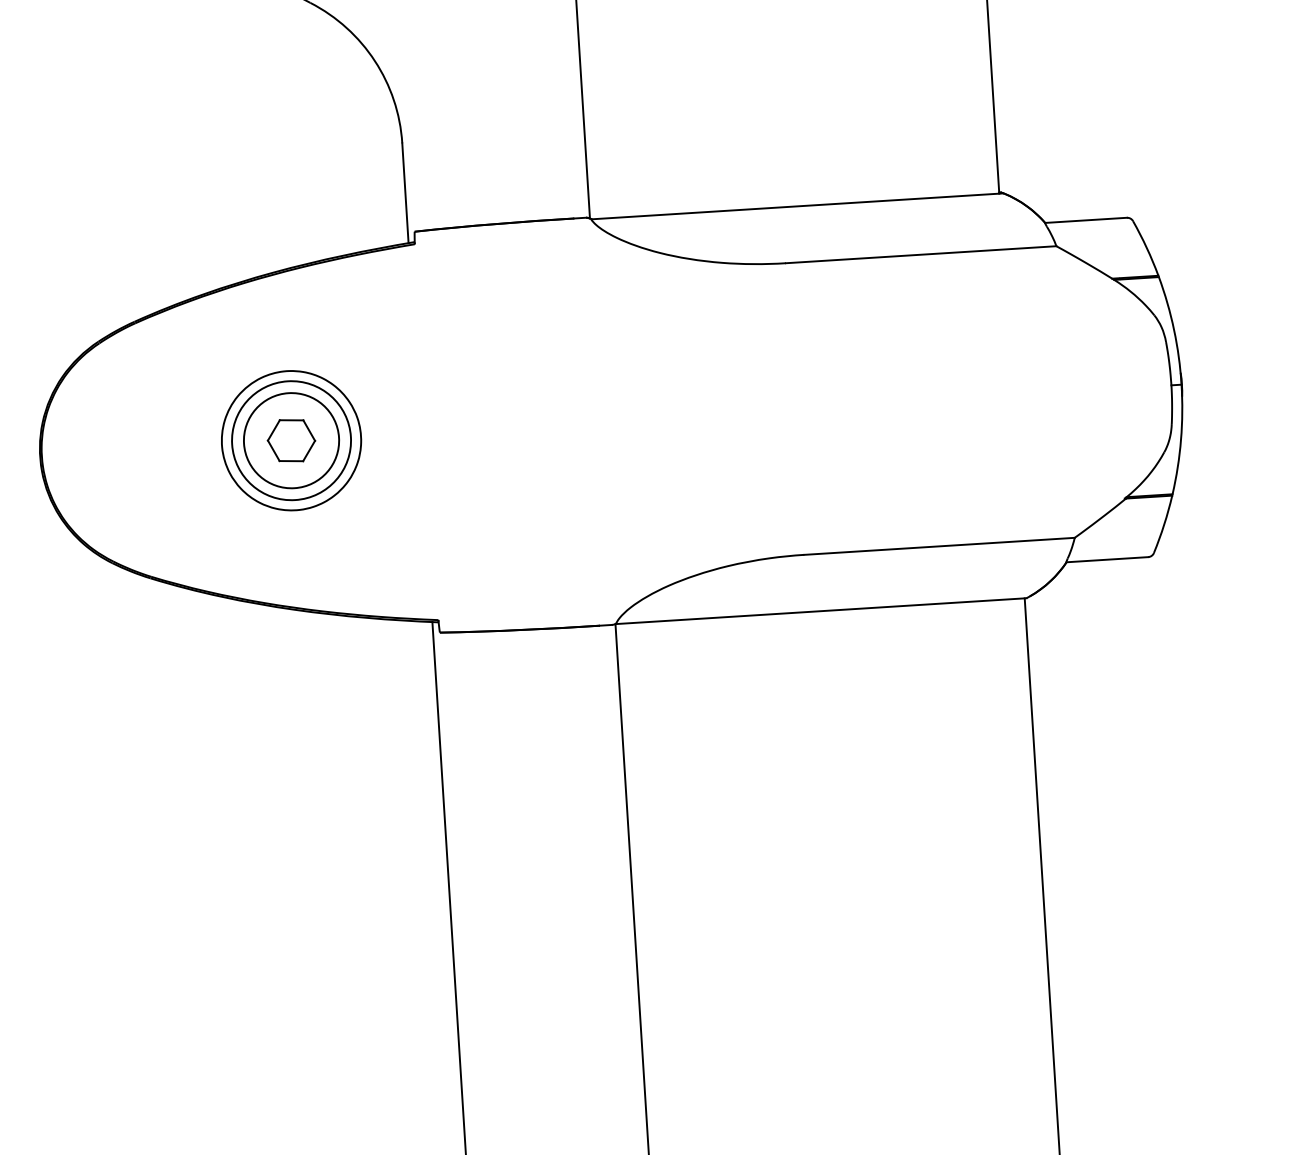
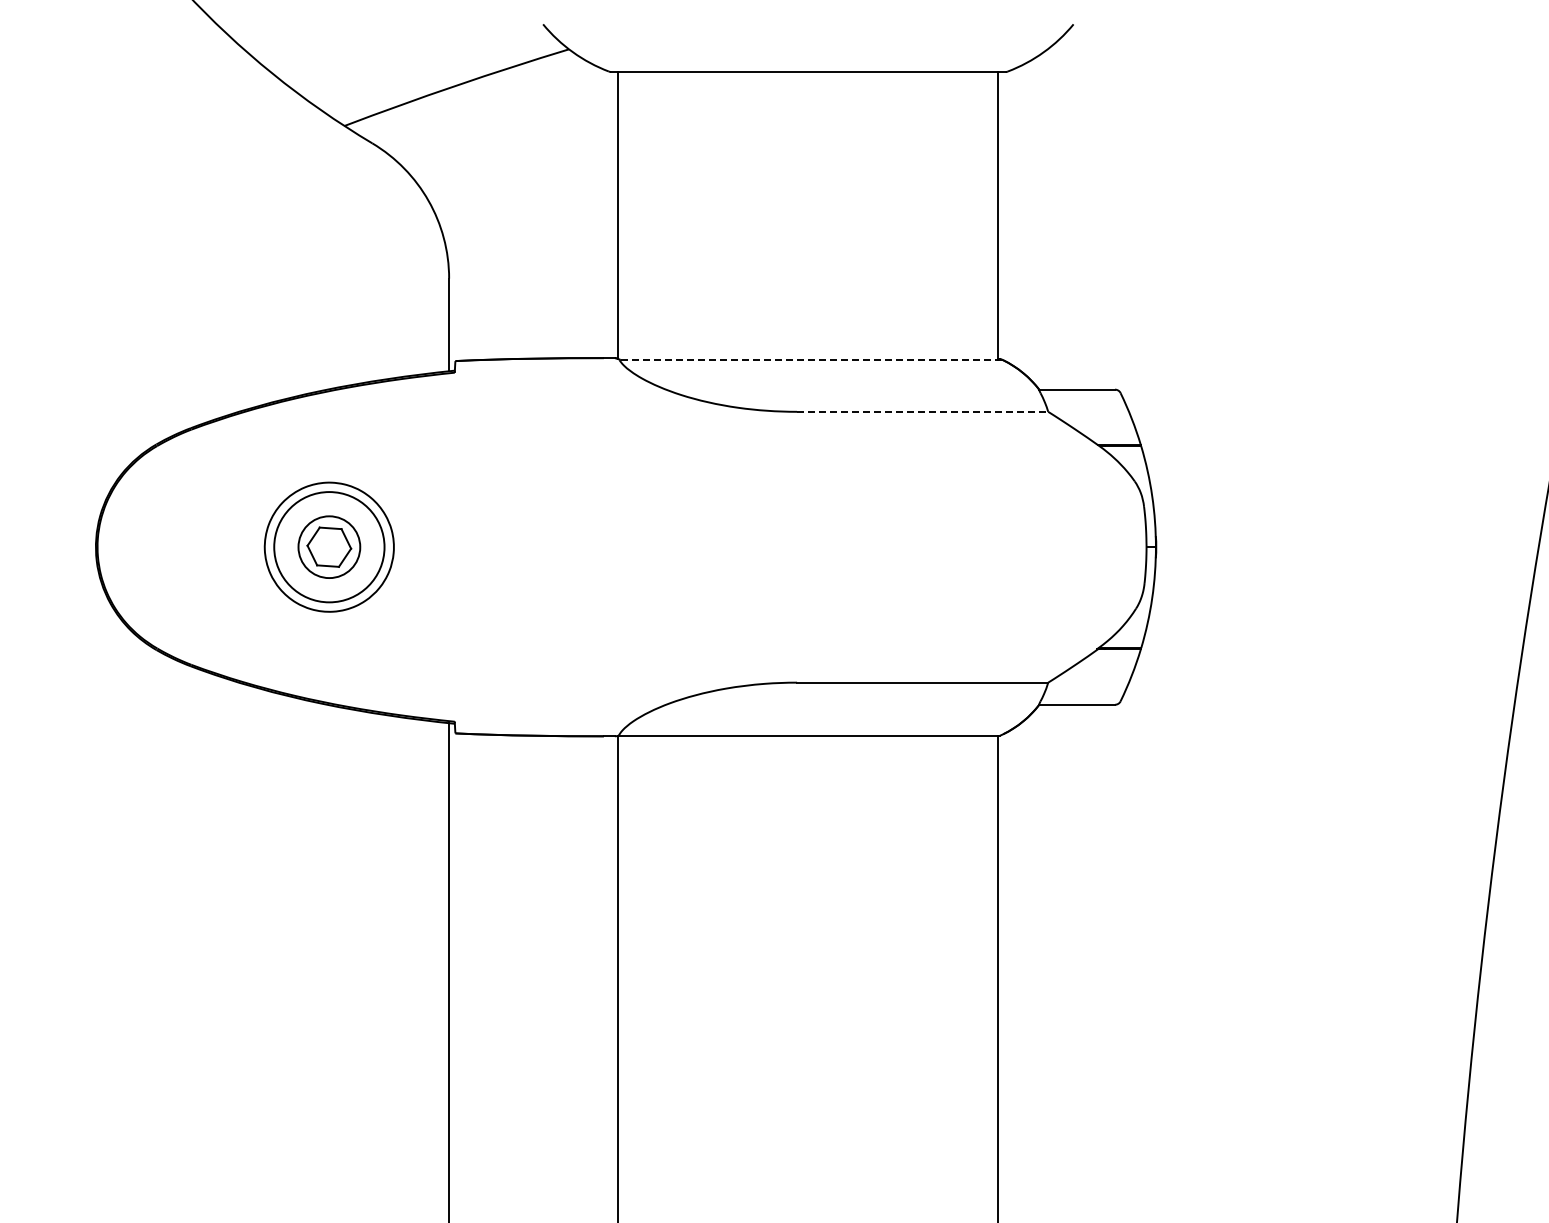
line: (797, 205) -> (811, 359), solid -> dashed
line: (920, 254) -> (922, 411), solid -> dashed
circle: (291, 440) -> (329, 547), size x0.7

